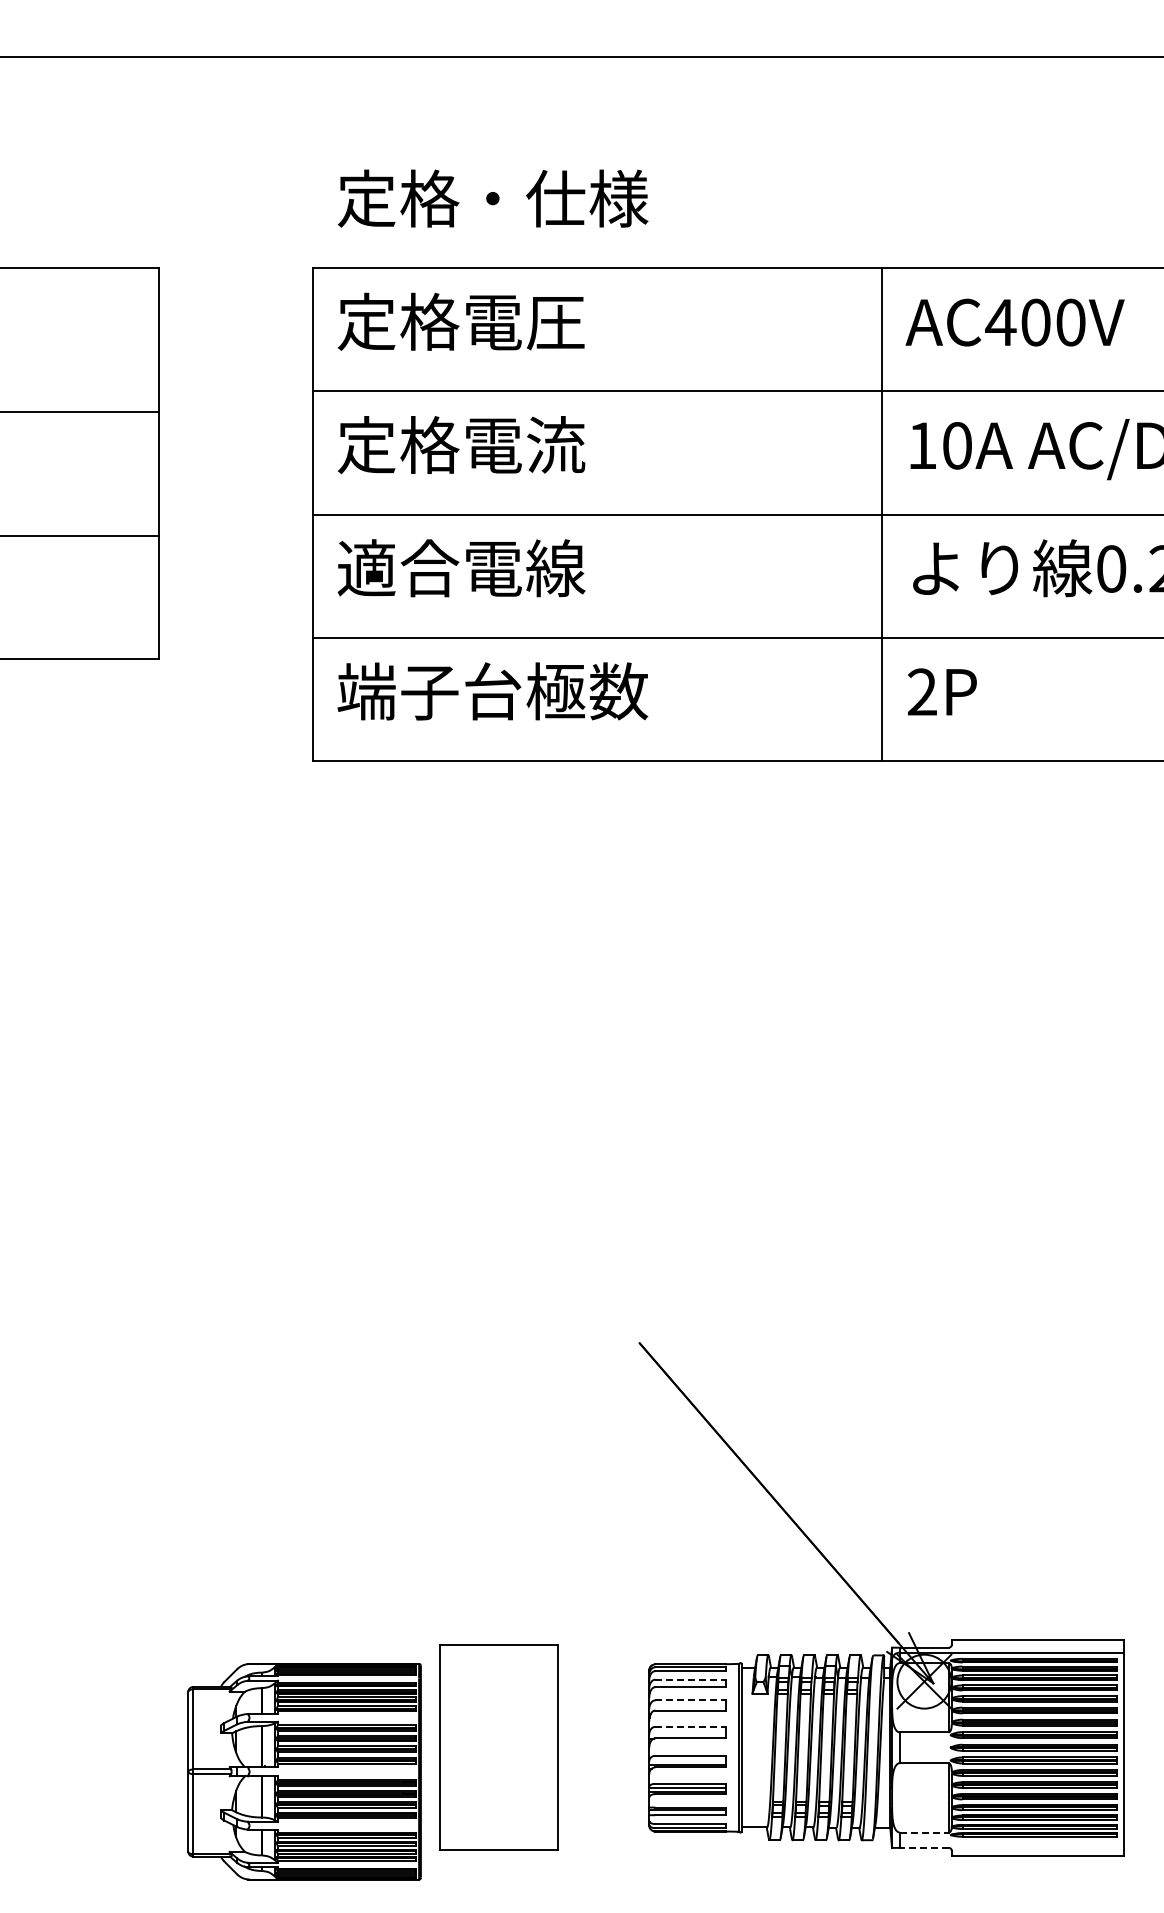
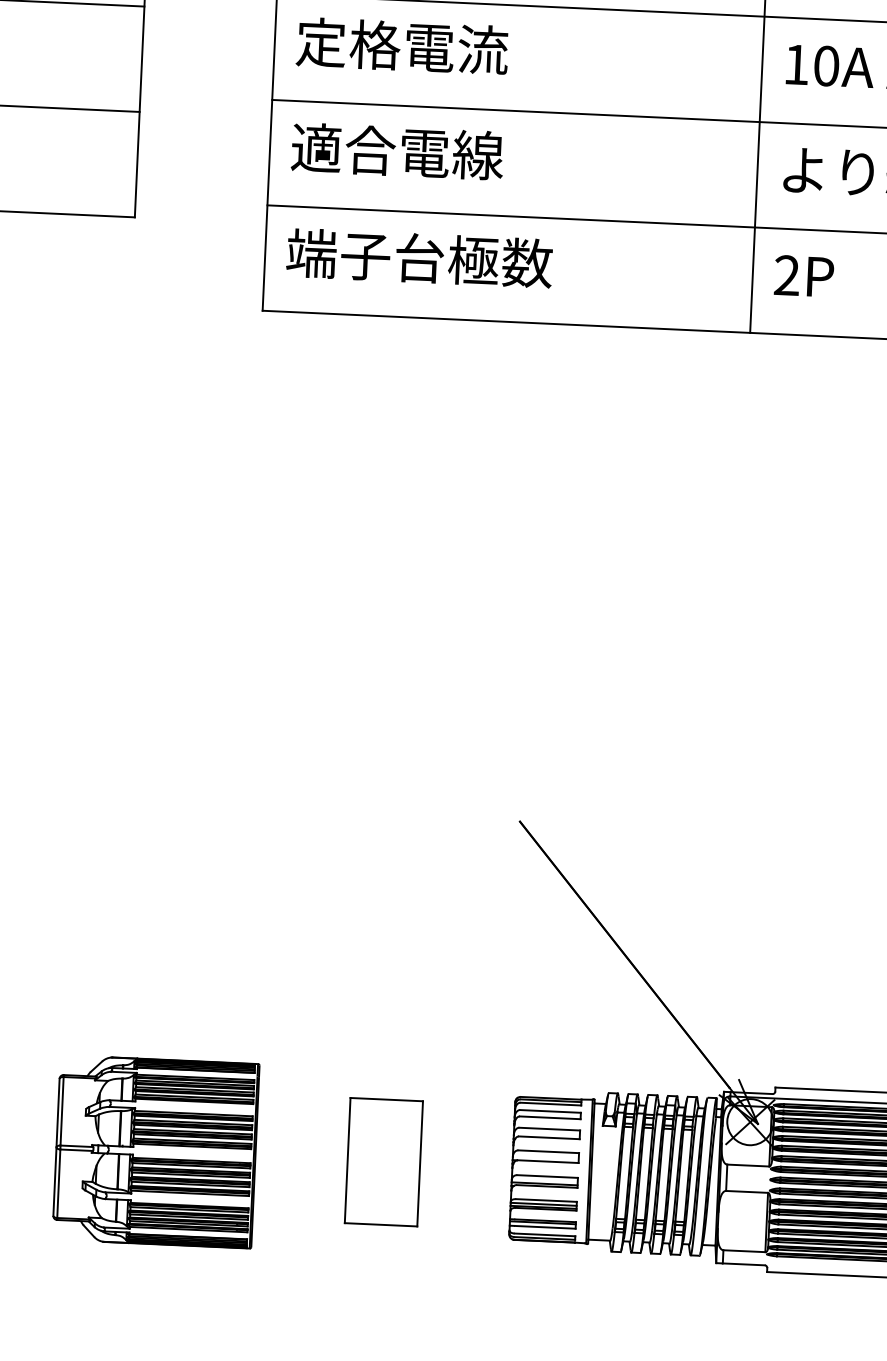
line: (691, 1679) -> (551, 1111), dashed -> solid
line: (691, 1700) -> (550, 1129), dashed -> solid
line: (691, 1726) -> (549, 1151), dashed -> solid
part: (498, 1747) -> (383, 1161), size x0.71
part: (304, 1771) -> (155, 1151), moved
line: (924, 1832) -> (744, 1251), dashed -> solid
line: (924, 1847) -> (743, 1264), dashed -> solid

